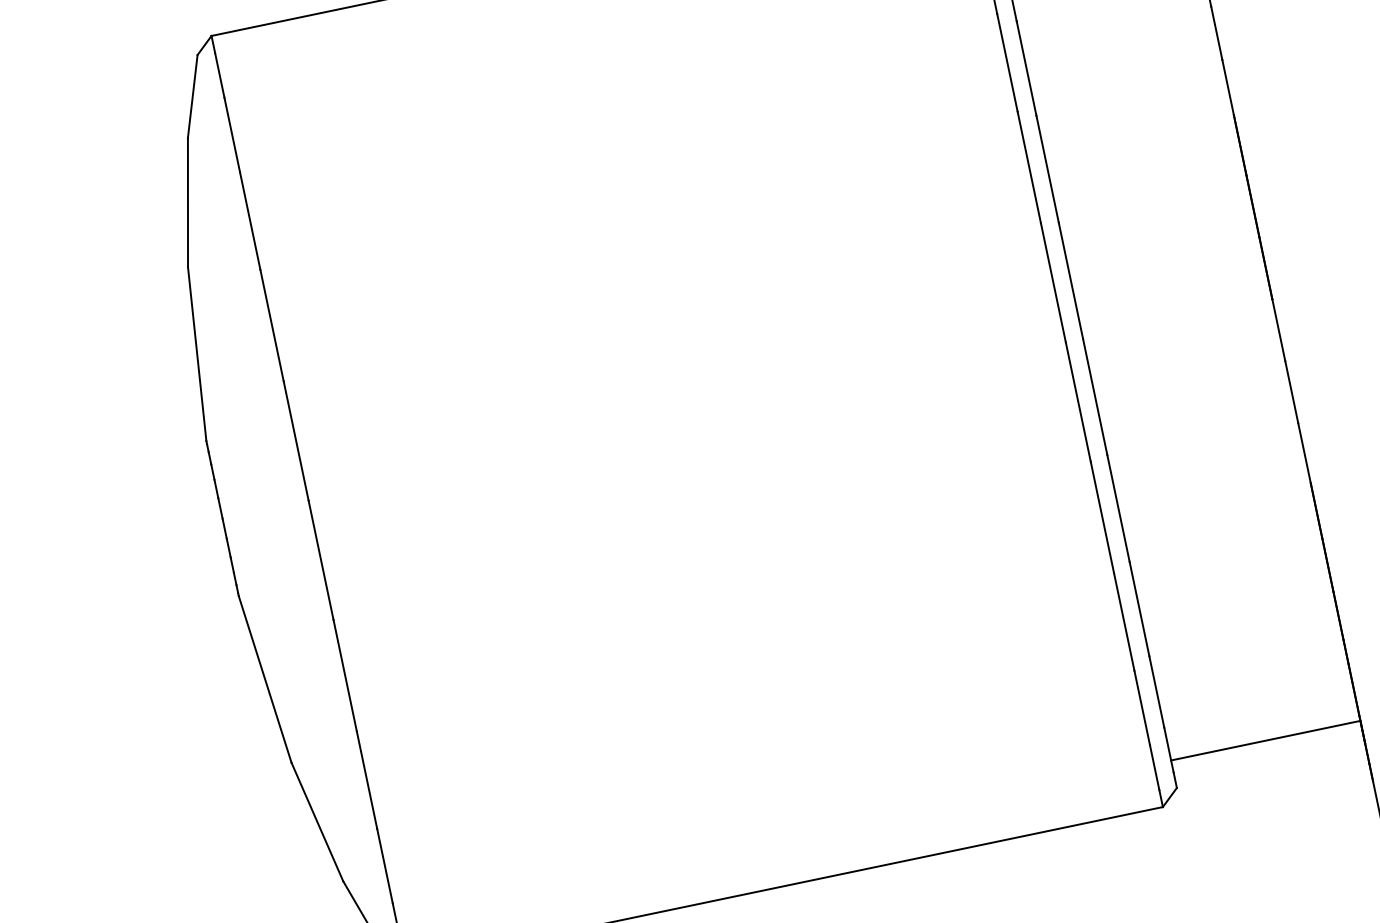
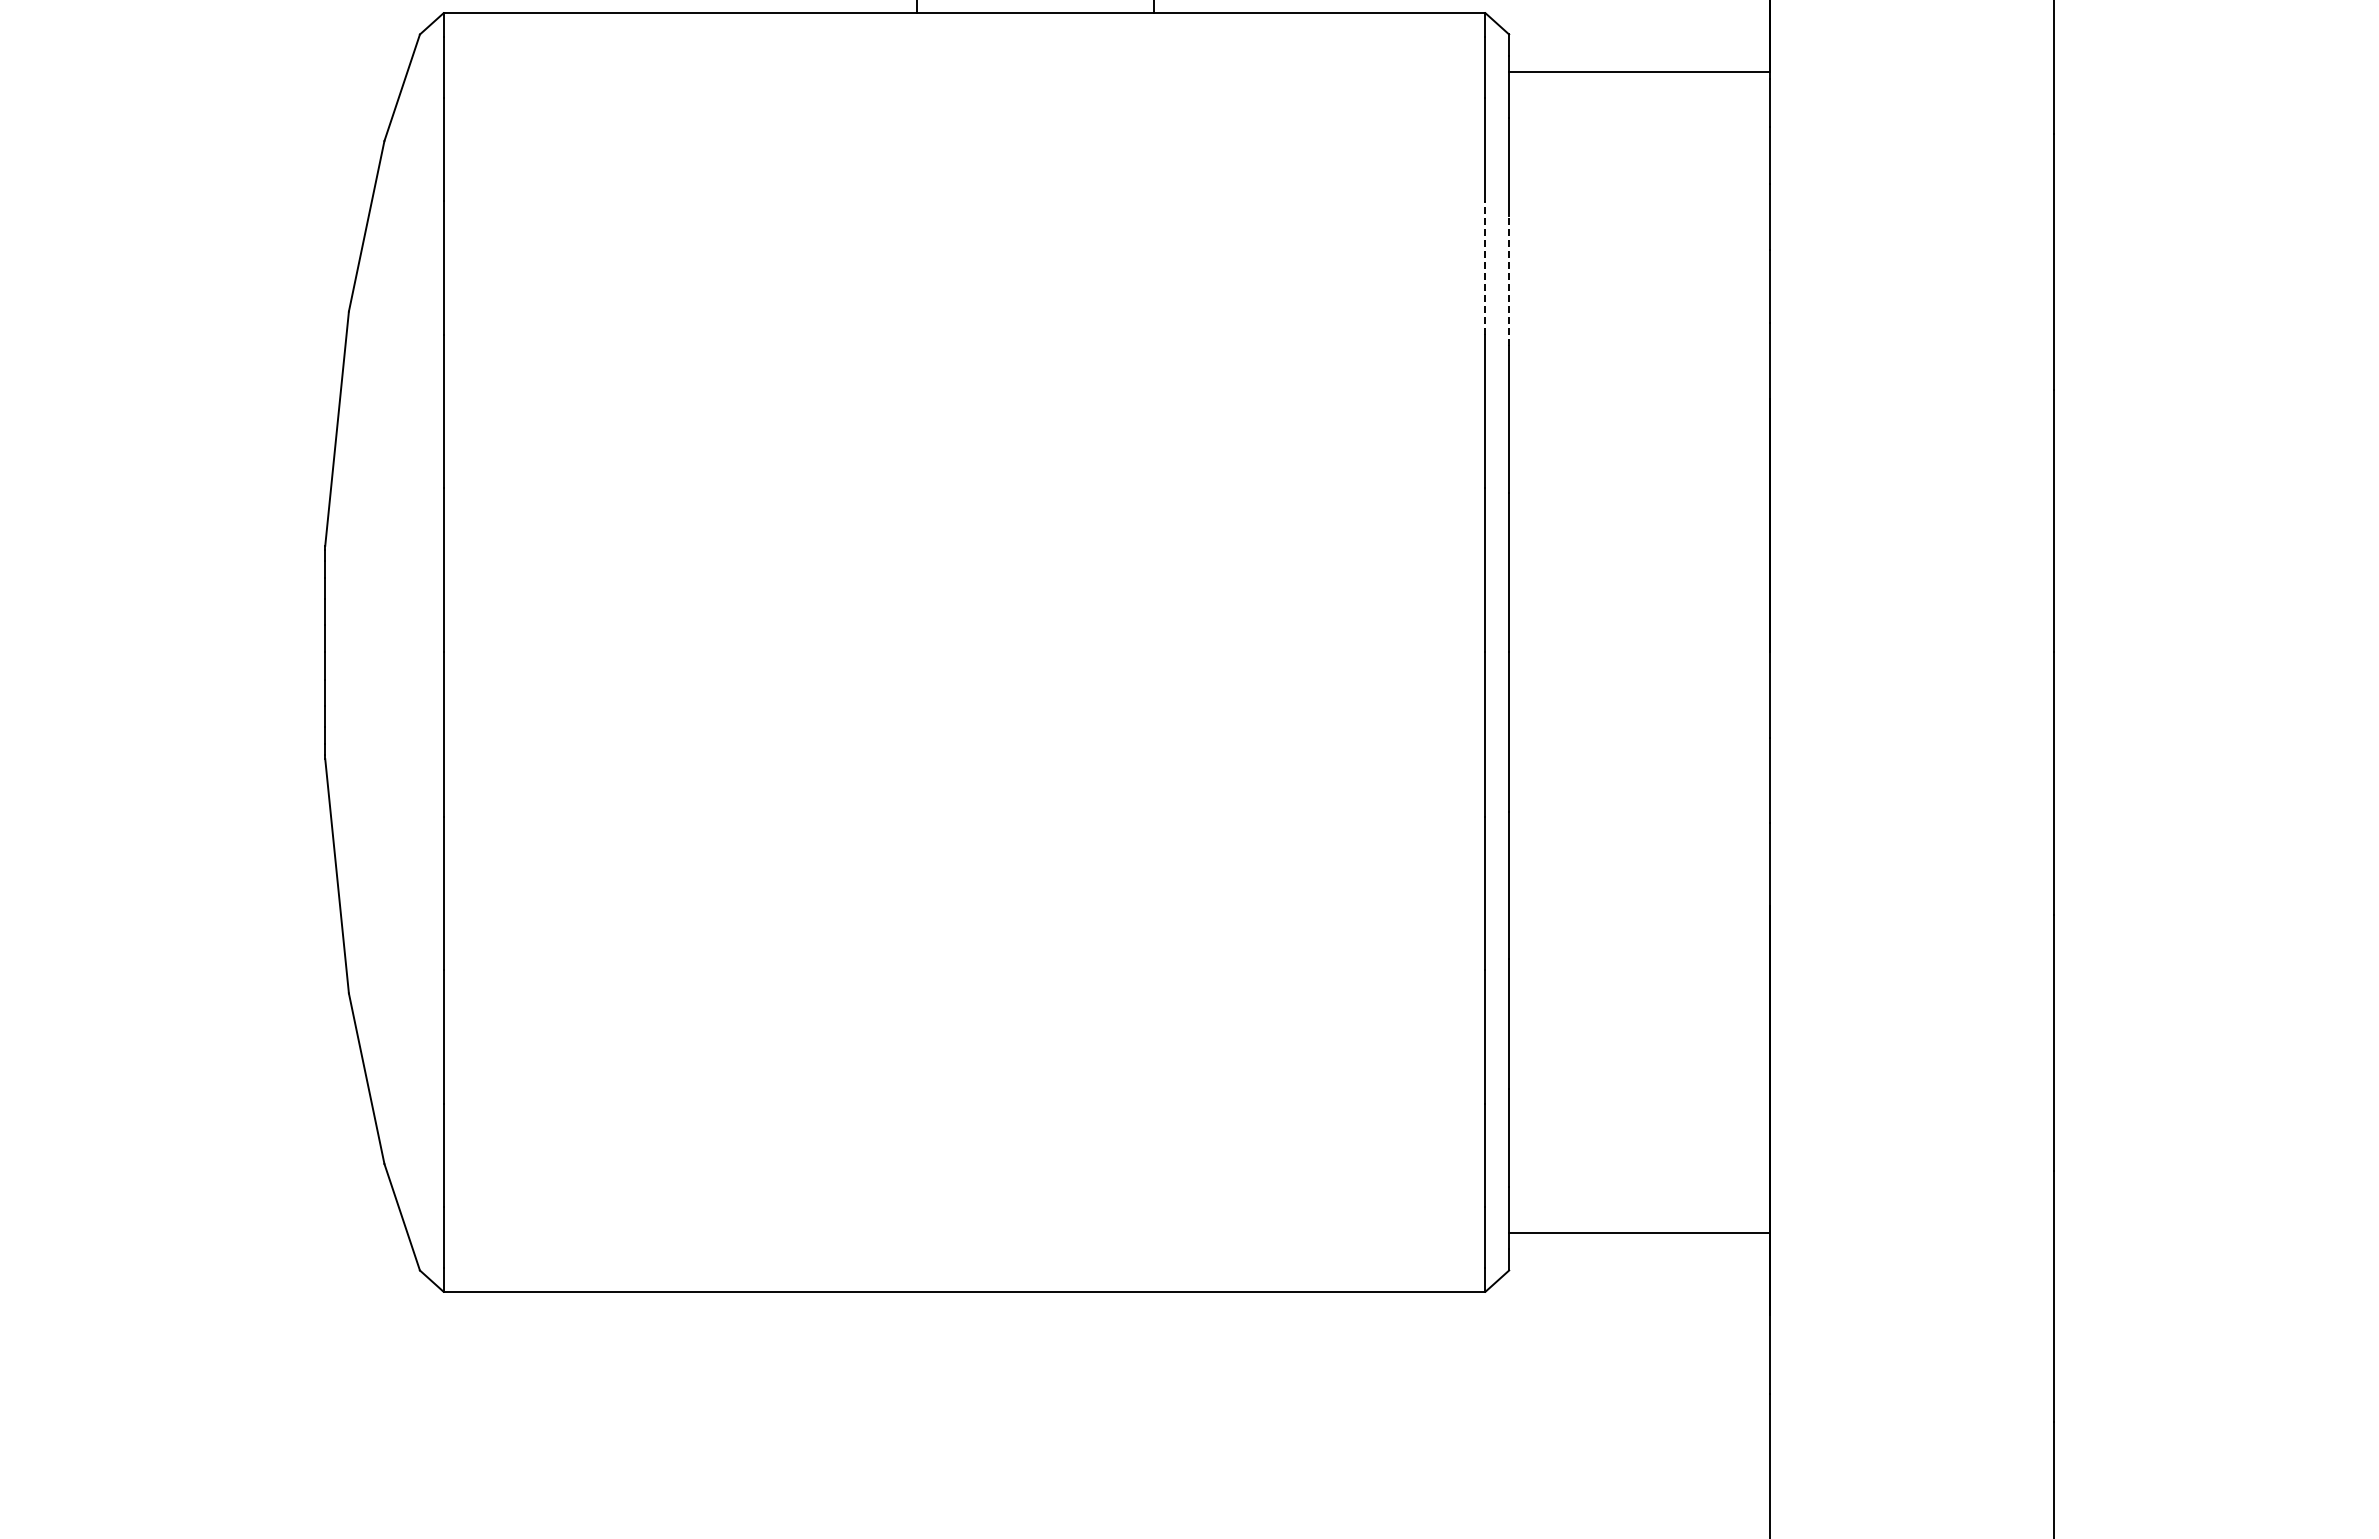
line: (1007, 62) -> (1485, 267), solid -> dashed
line: (1026, 68) -> (1509, 280), solid -> dashed

